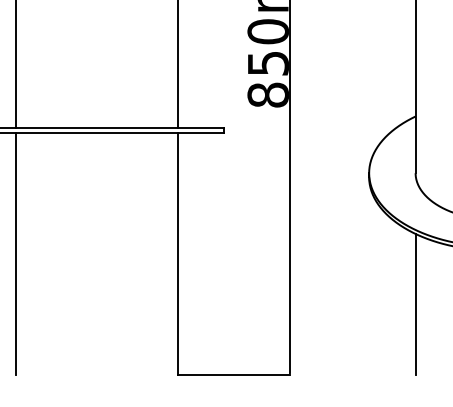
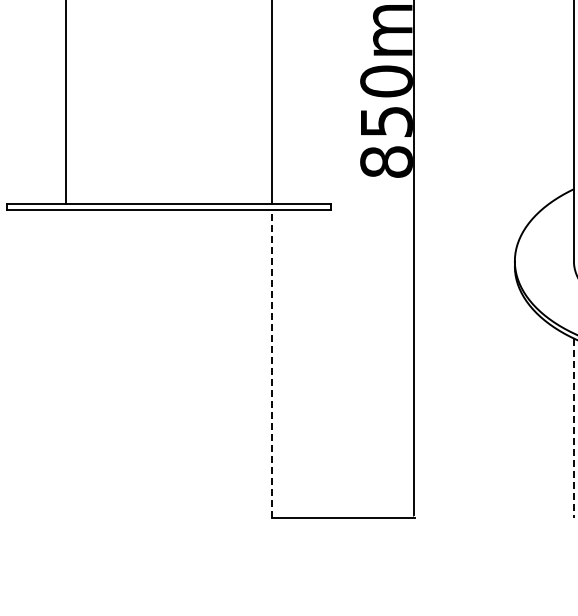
line: (16, 253) -> (66, 363), removed
line: (177, 253) -> (271, 363), solid -> dashed
line: (415, 304) -> (573, 428), solid -> dashed

